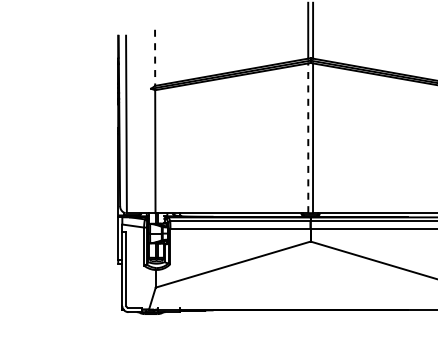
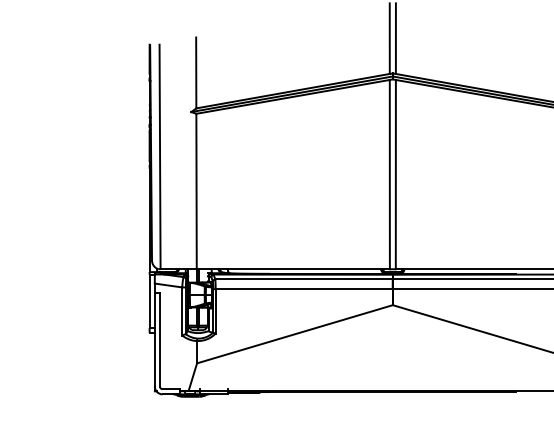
line: (155, 58) -> (196, 73), dashed -> solid
line: (308, 138) -> (390, 174), dashed -> solid

